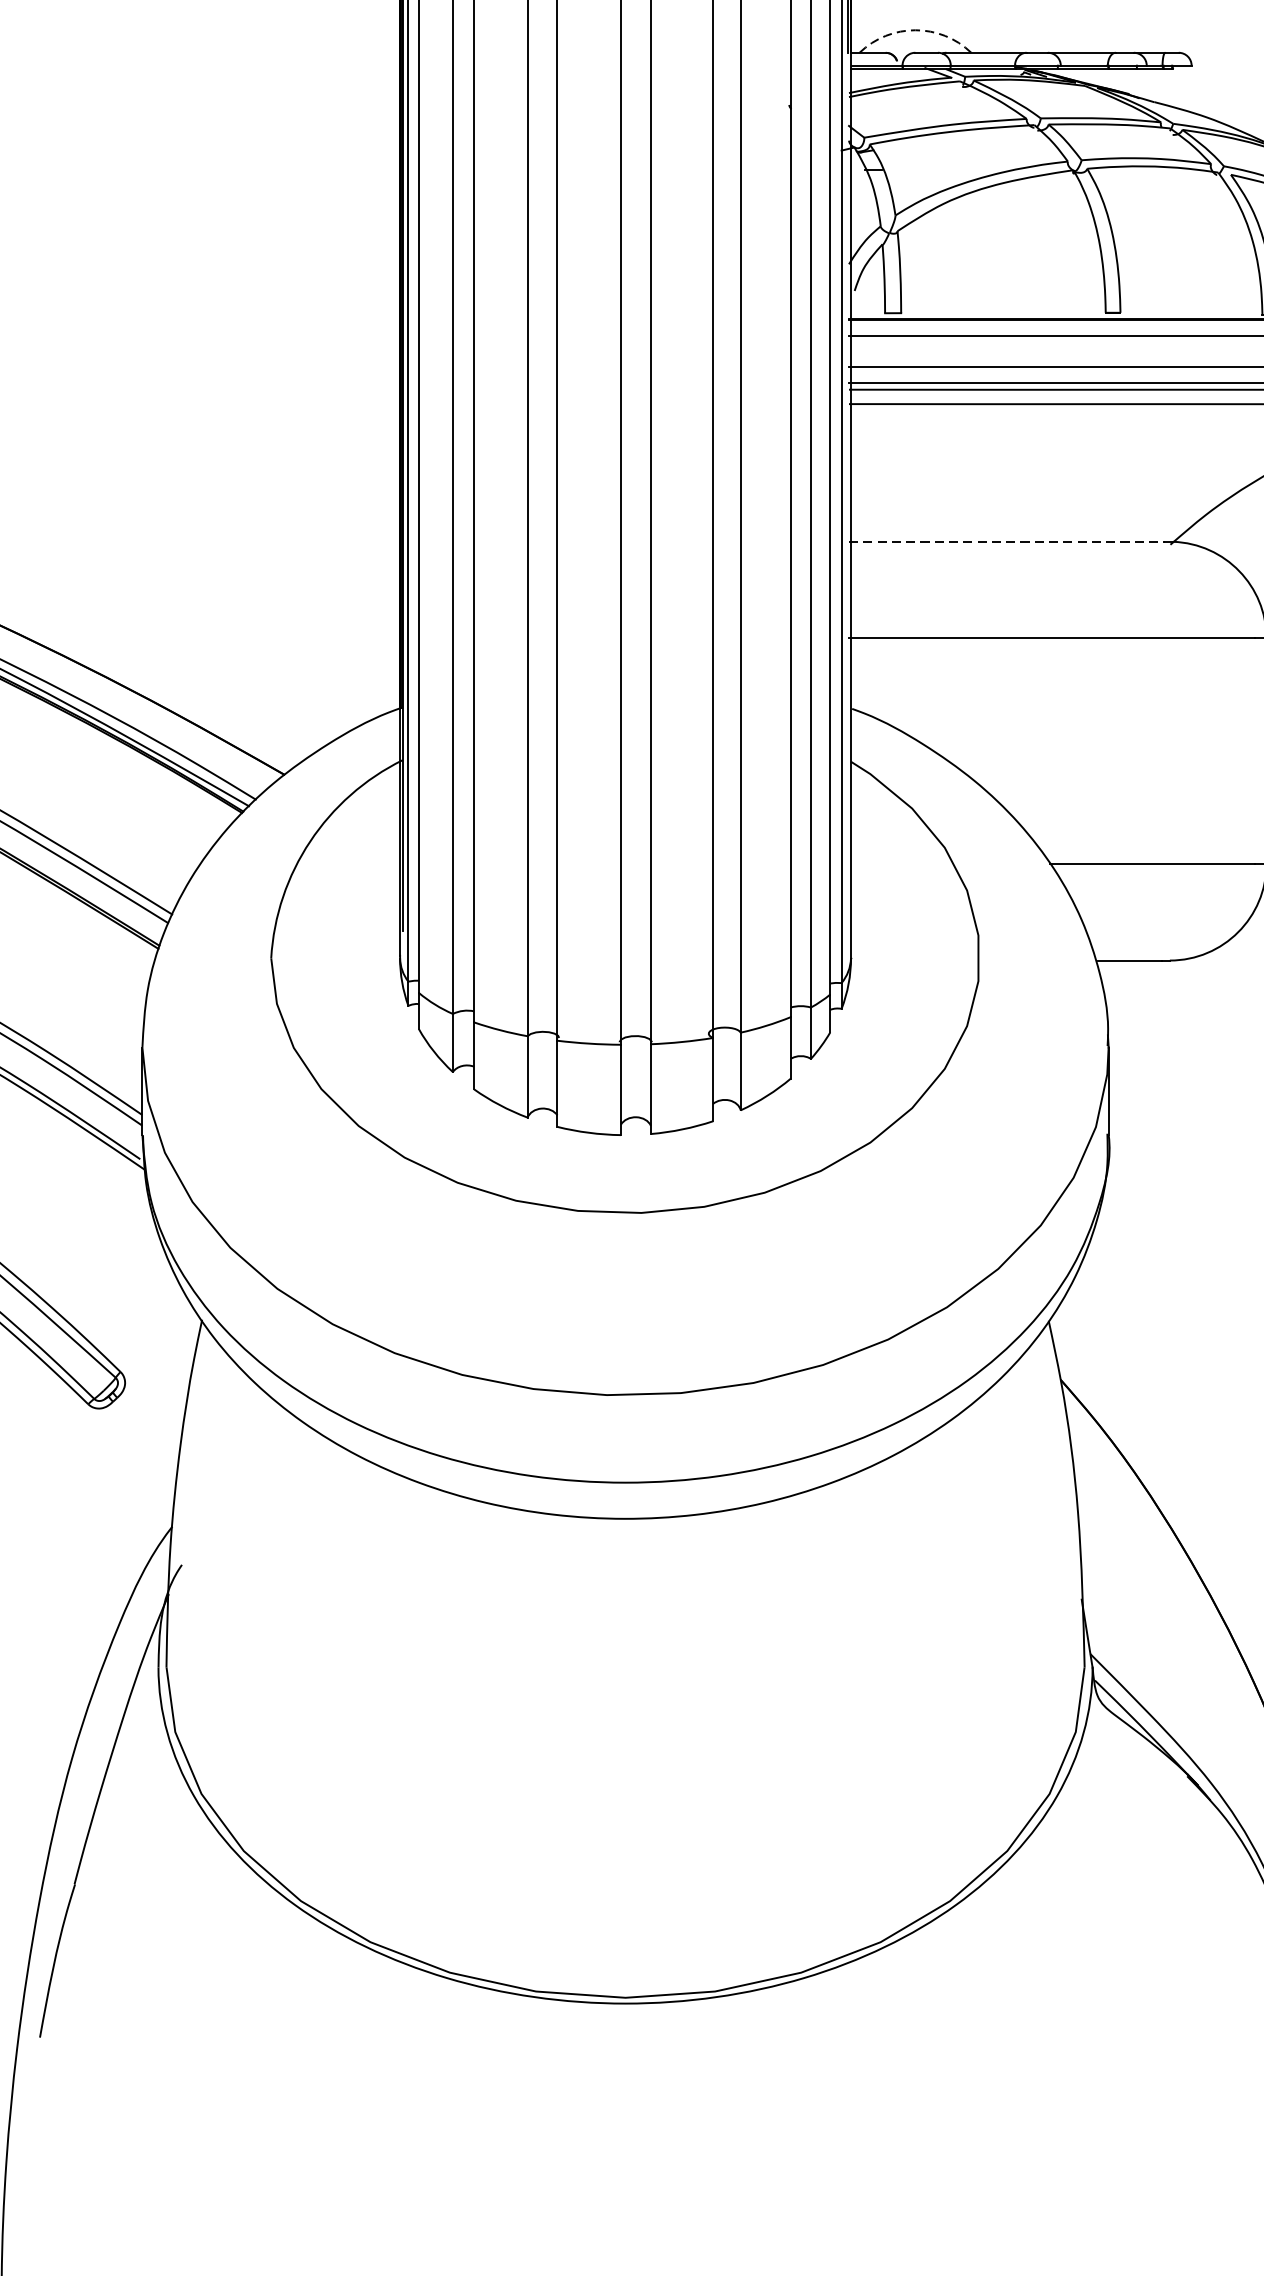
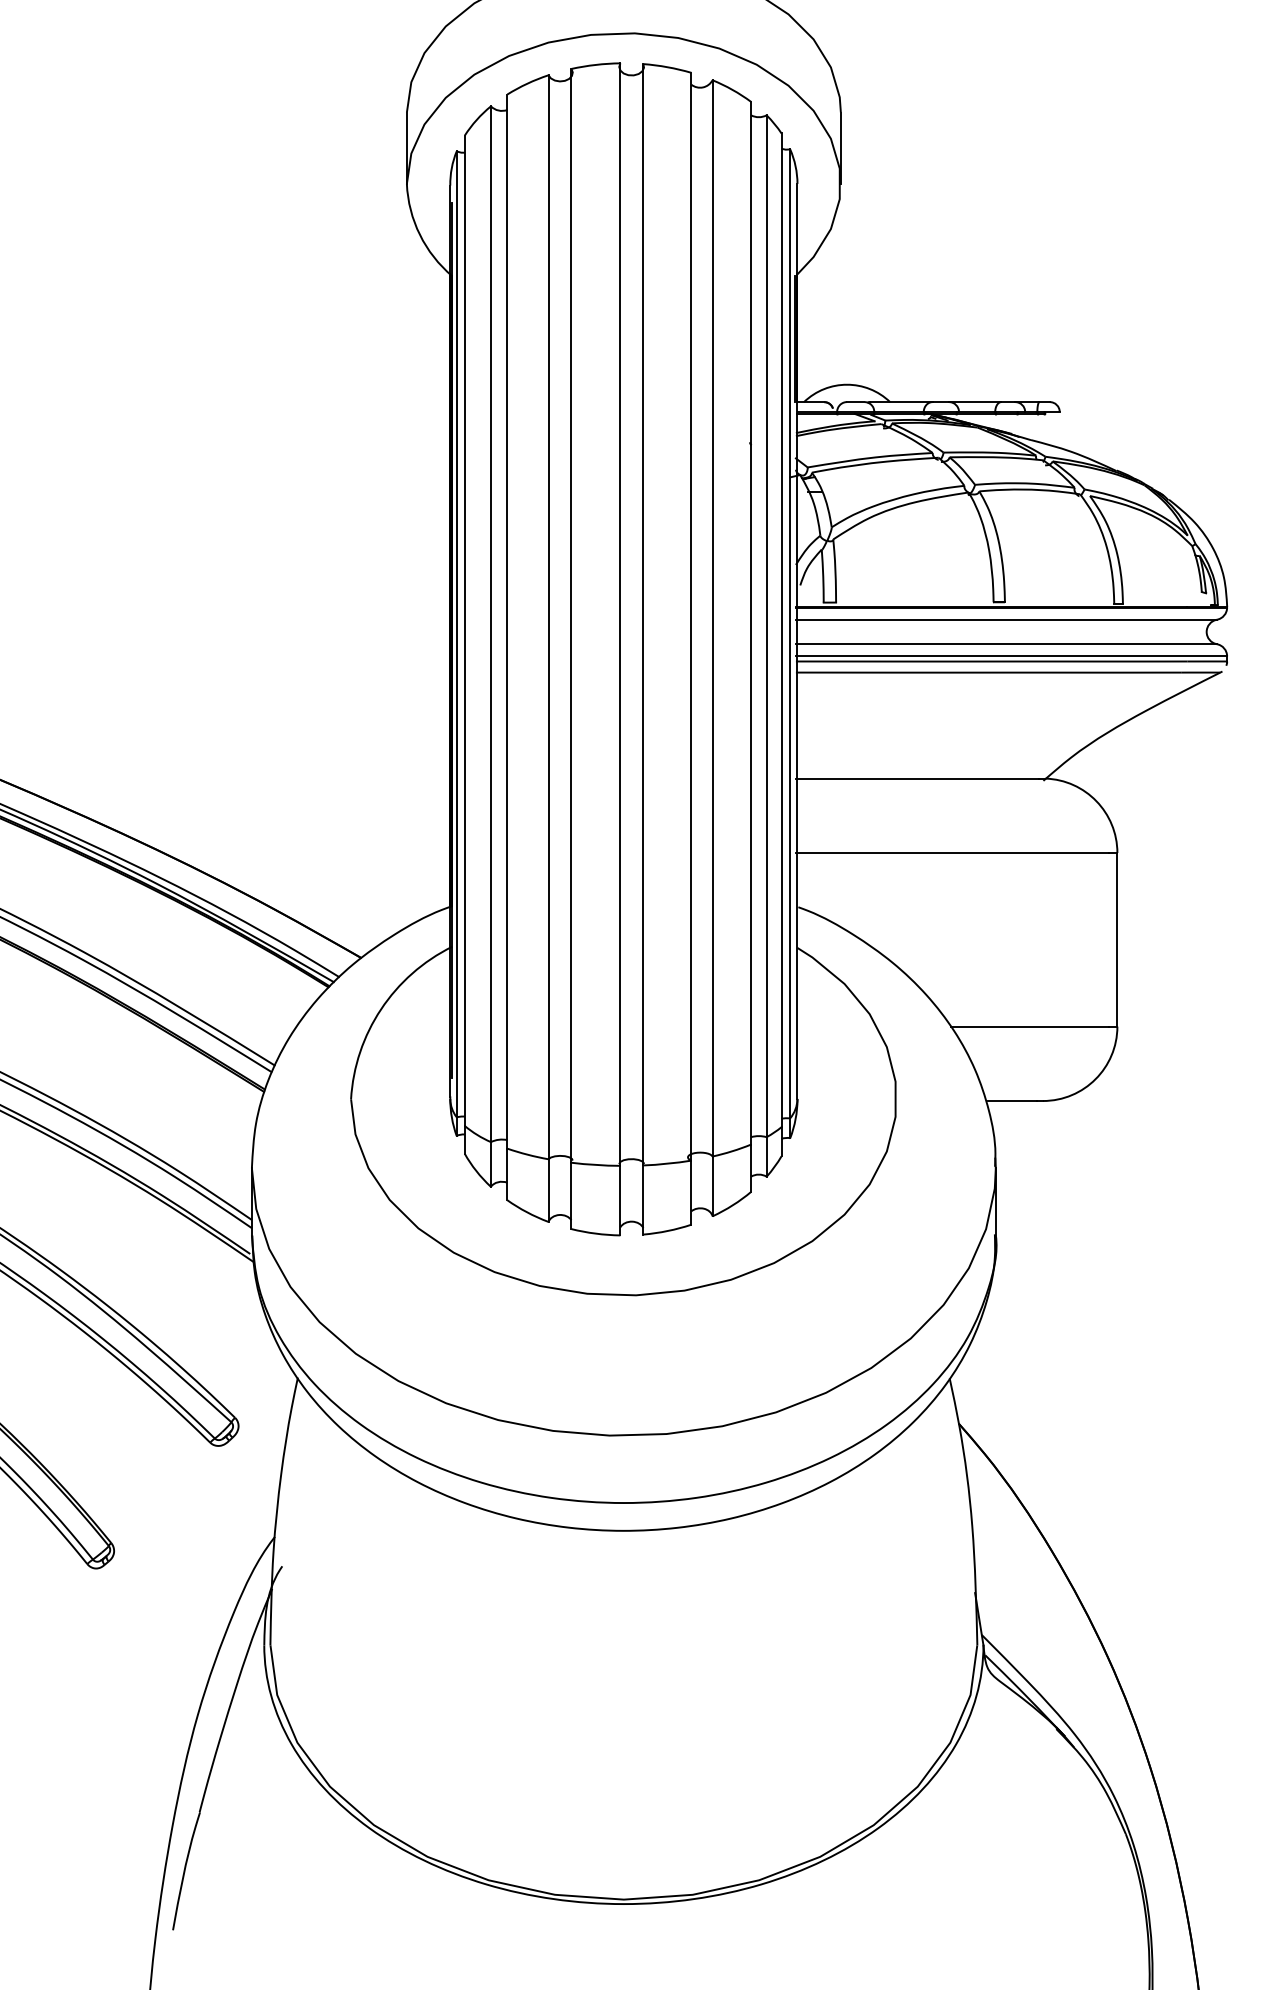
arc: (915, 29) -> (847, 384), dashed -> solid
line: (1006, 541) -> (917, 778), dashed -> solid

